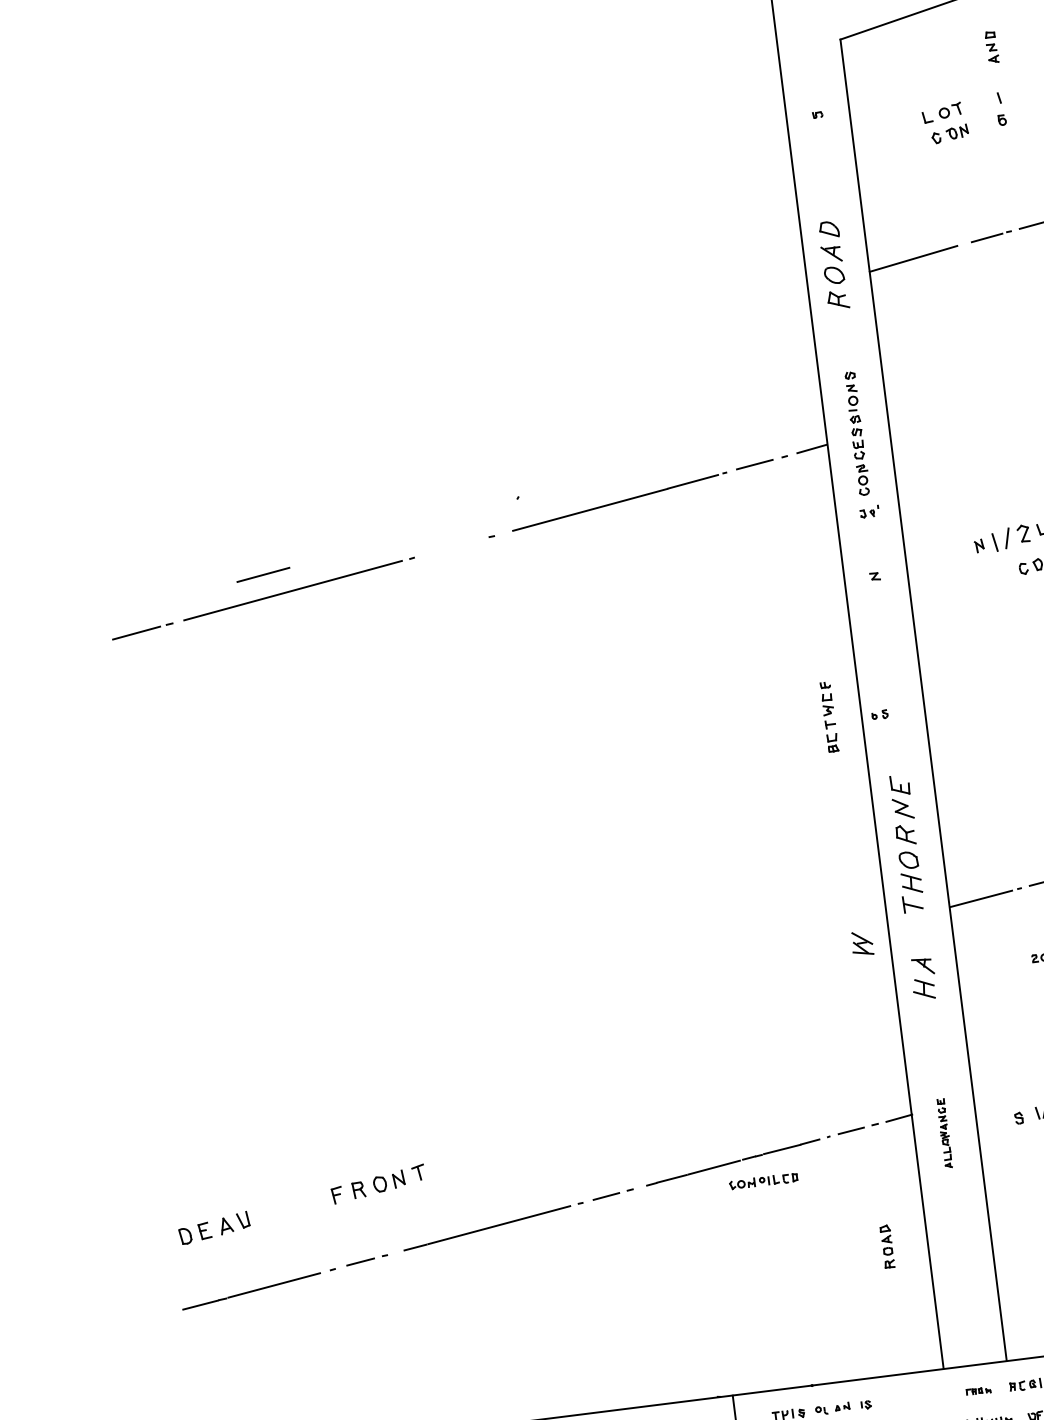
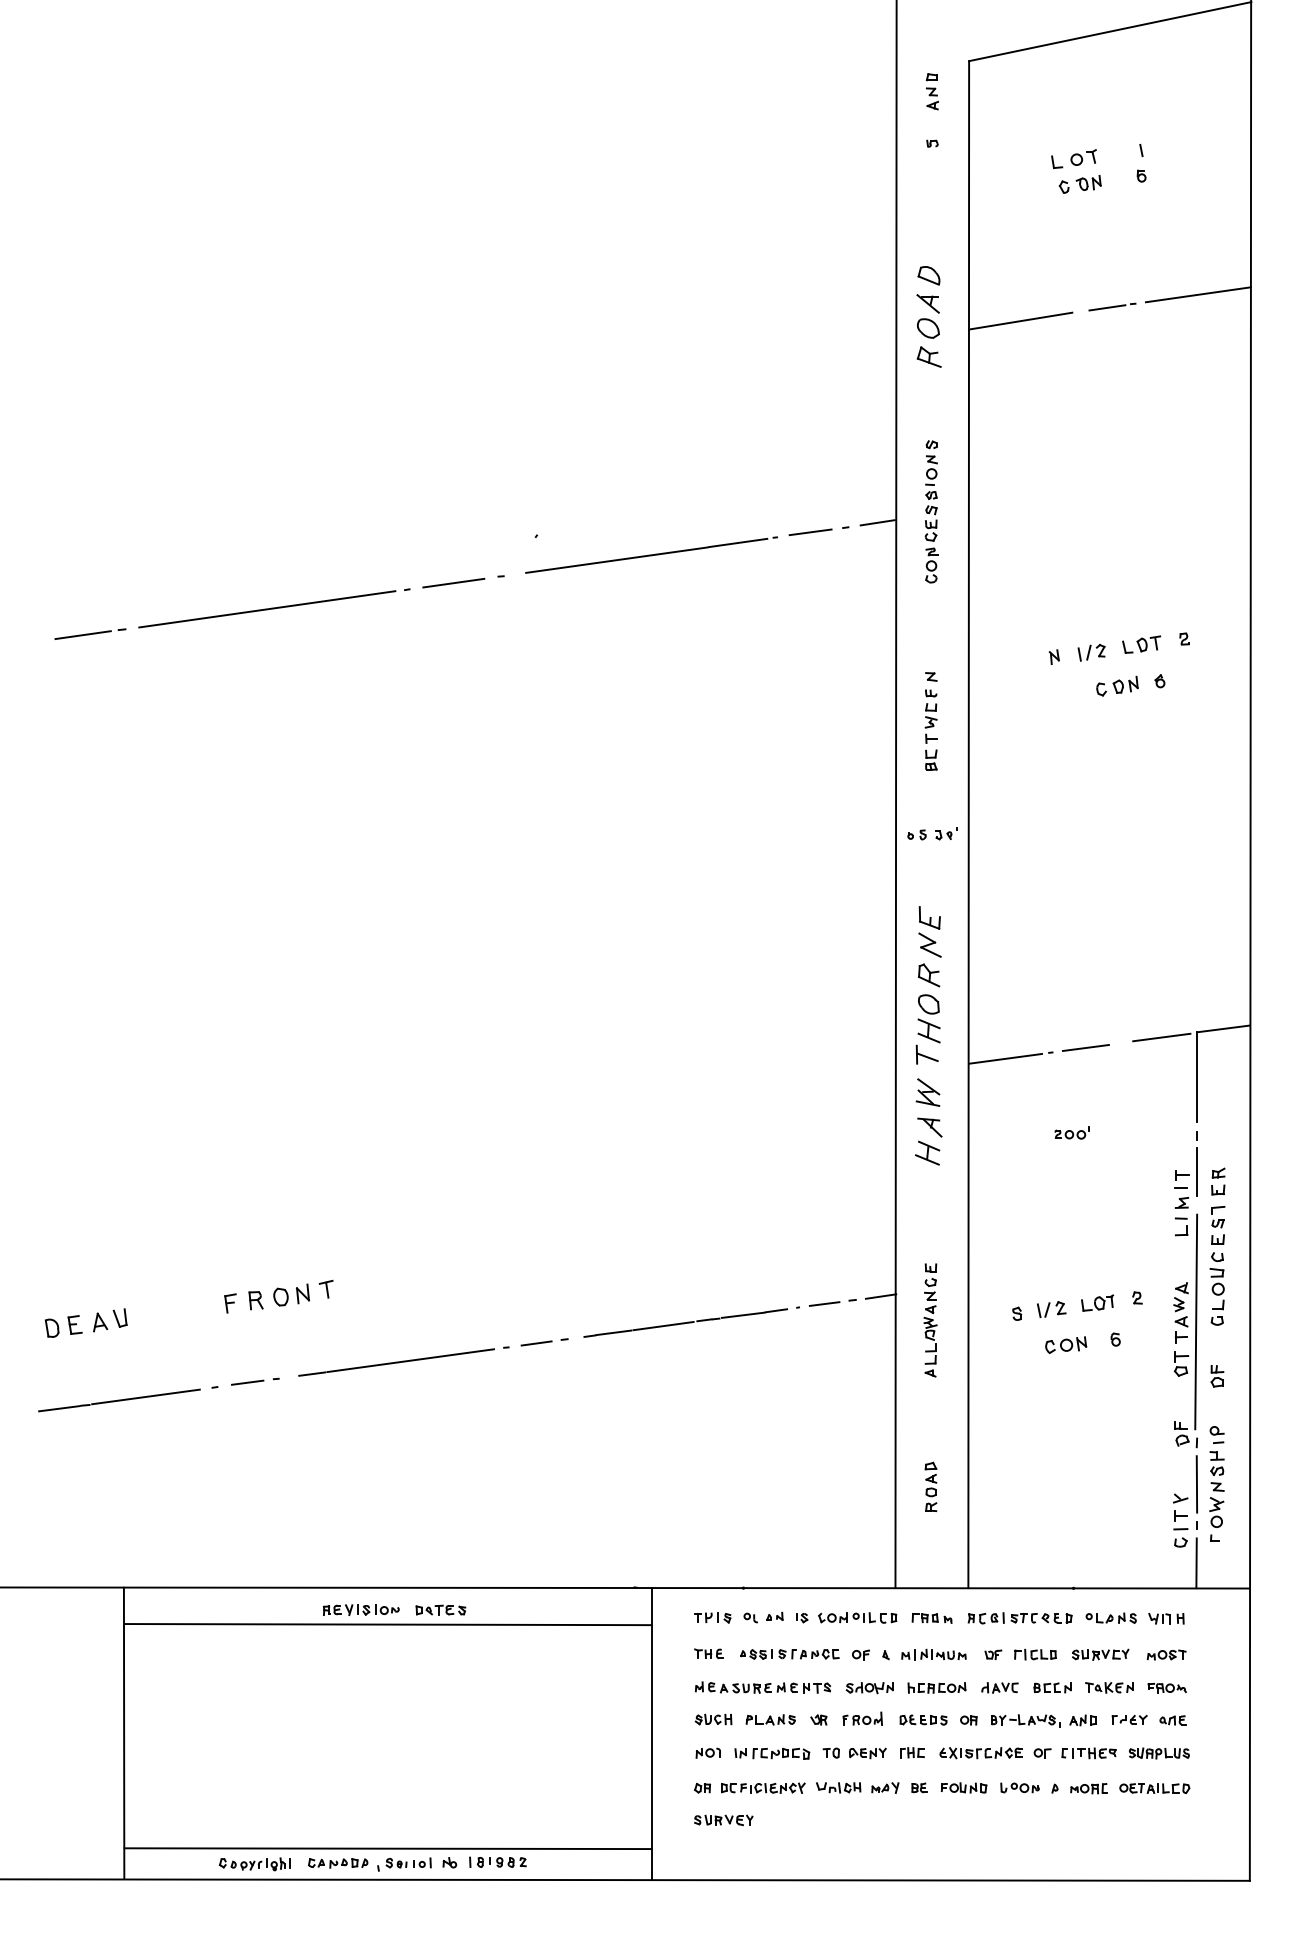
part: (992, 47) -> (932, 91), moved
part: (869, 511) -> (946, 833), moved
part: (1011, 537) -> (1091, 652), size x0.62
line: (263, 574) -> (453, 582), moved
part: (828, 716) -> (930, 729), moved
part: (861, 943) -> (927, 1092), moved
part: (944, 1133) -> (930, 1320), size x1.43
part: (763, 1181) -> (857, 1617), moved
part: (886, 1246) -> (930, 1486), moved
part: (978, 1391) -> (931, 1618), size x1.43

